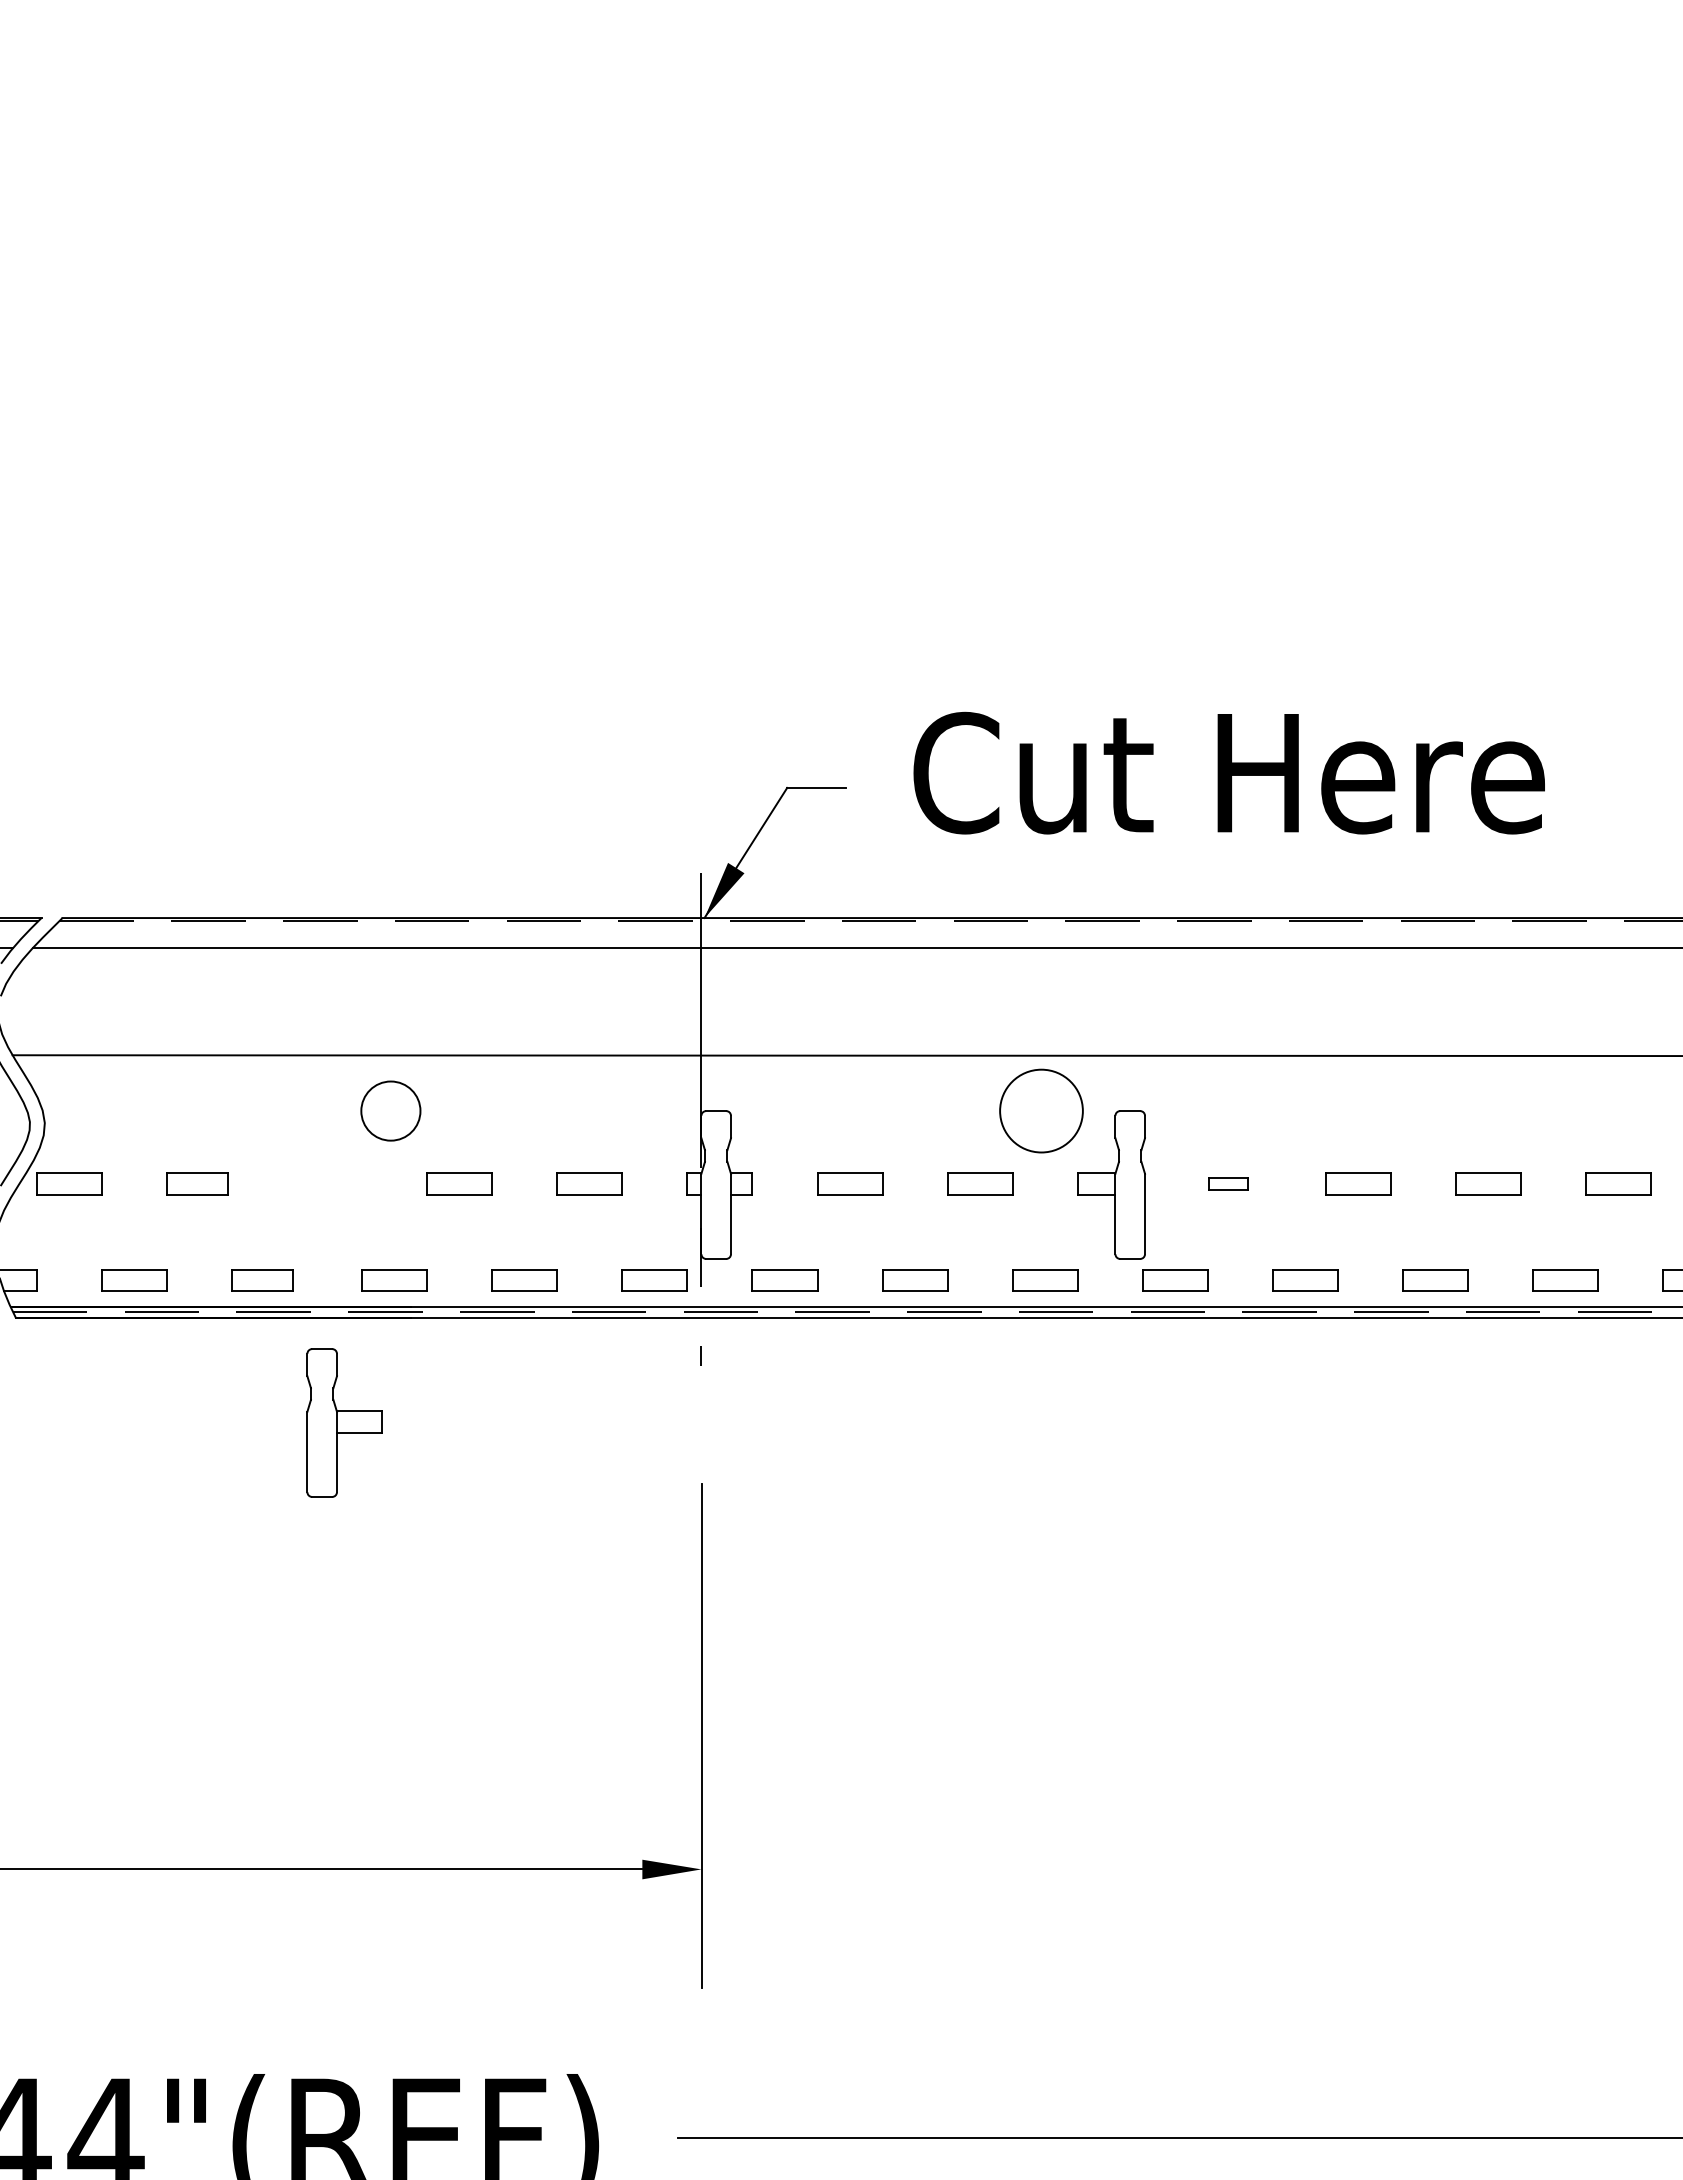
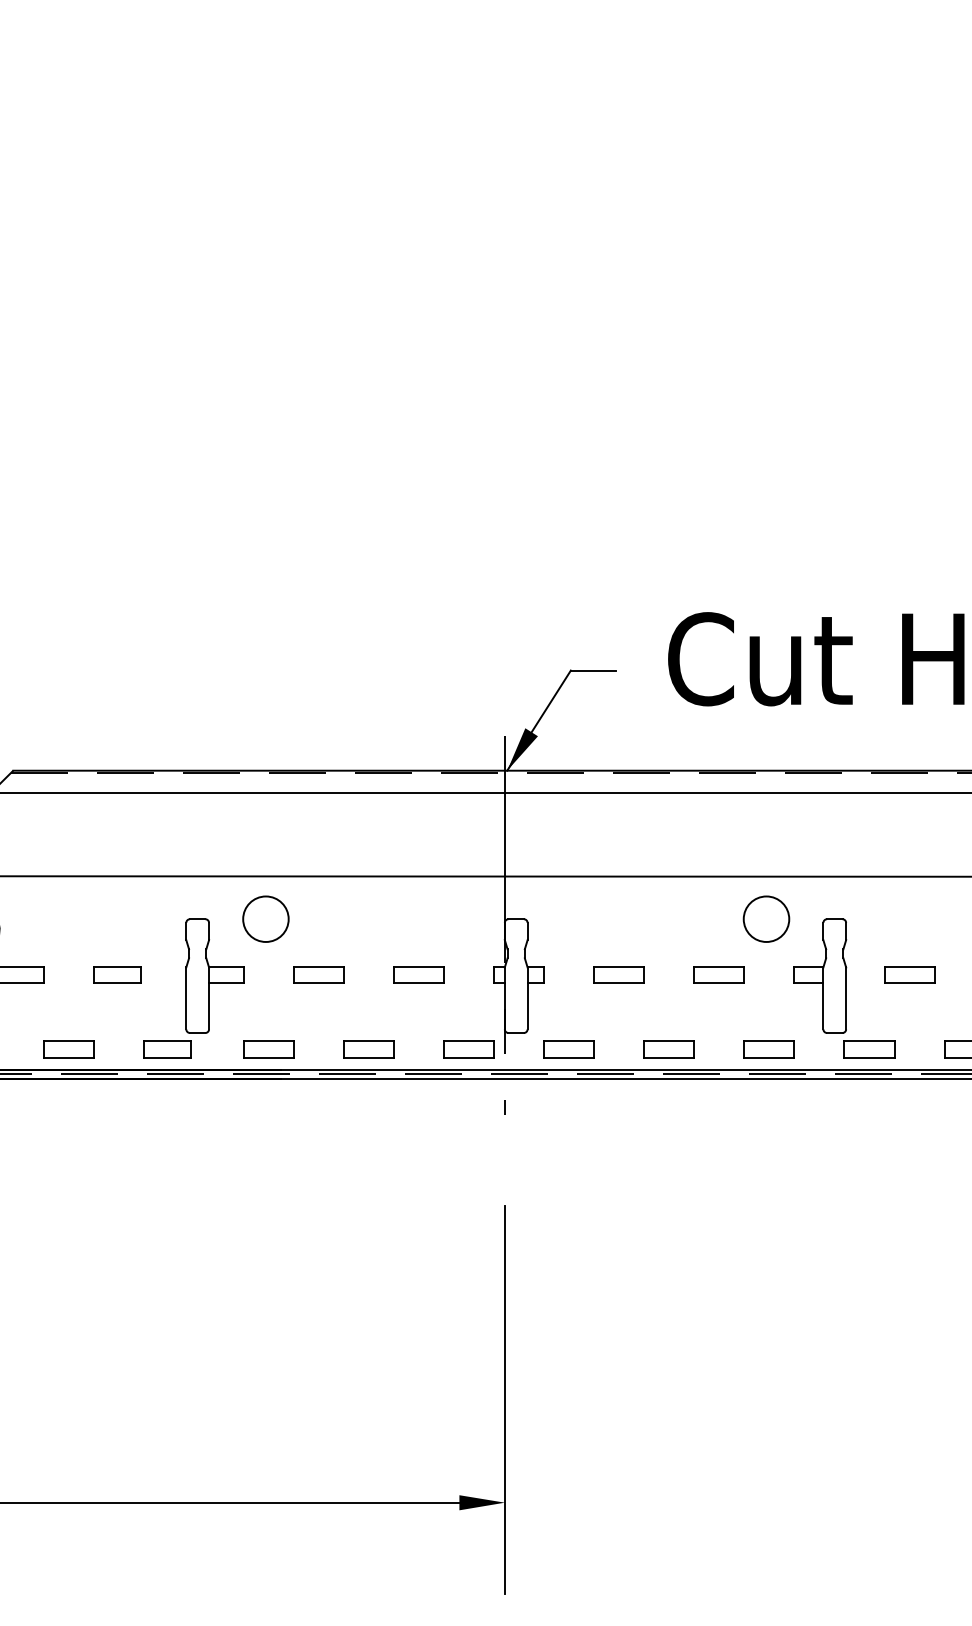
circle: (1041, 1110) -> (766, 918), size x0.71
part: (1228, 1183) -> (910, 974), size x1.67
part: (344, 1422) -> (214, 975), moved

